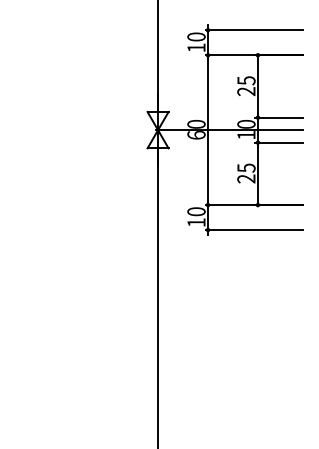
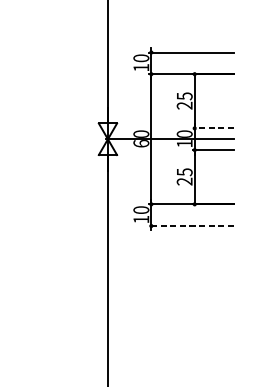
line: (279, 117) -> (213, 128), solid -> dashed
line: (254, 230) -> (191, 226), solid -> dashed

